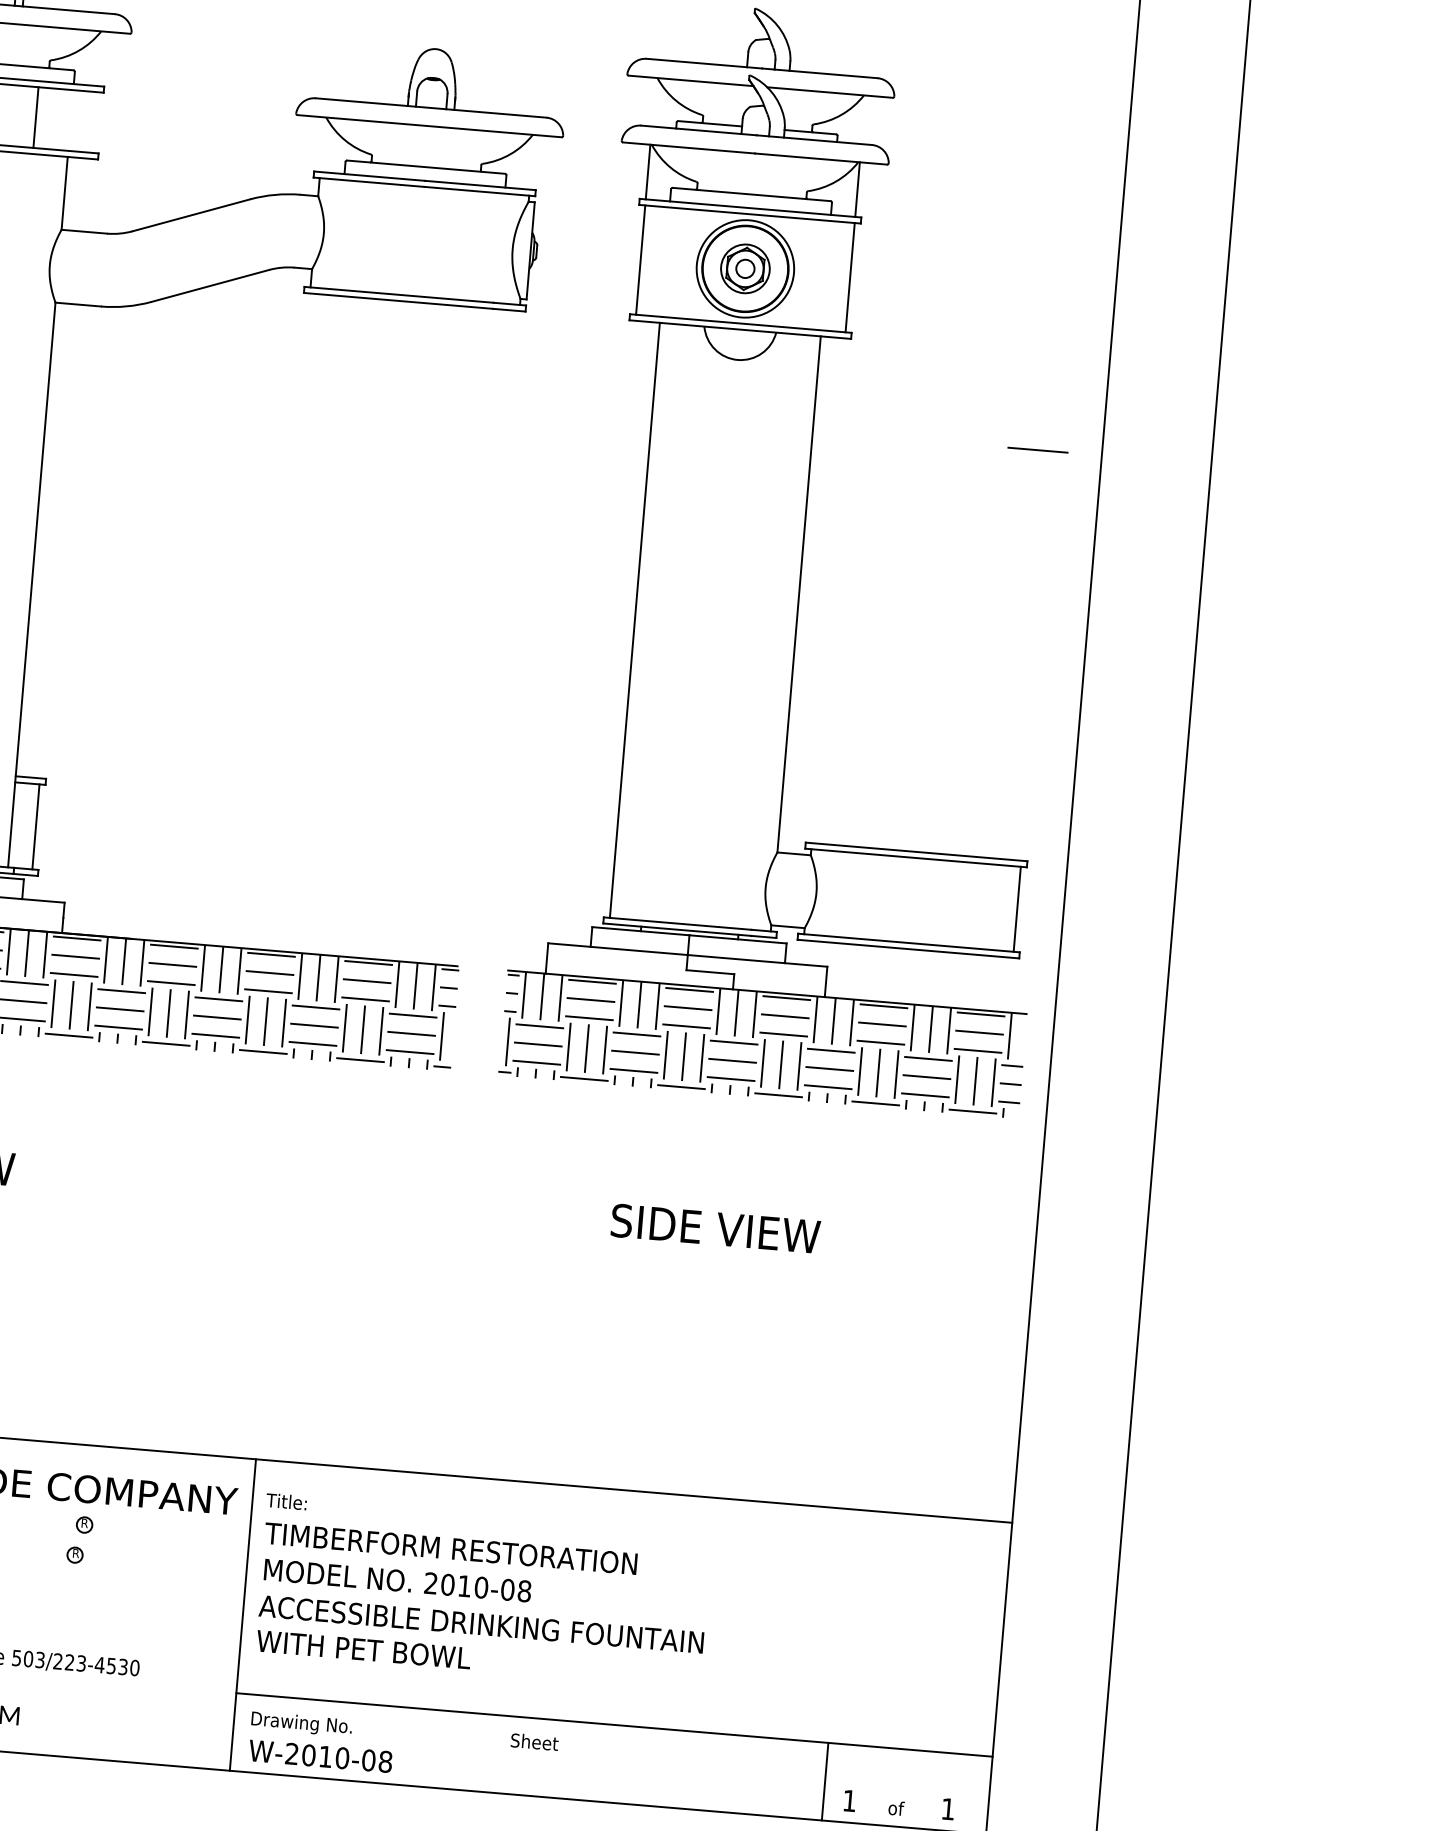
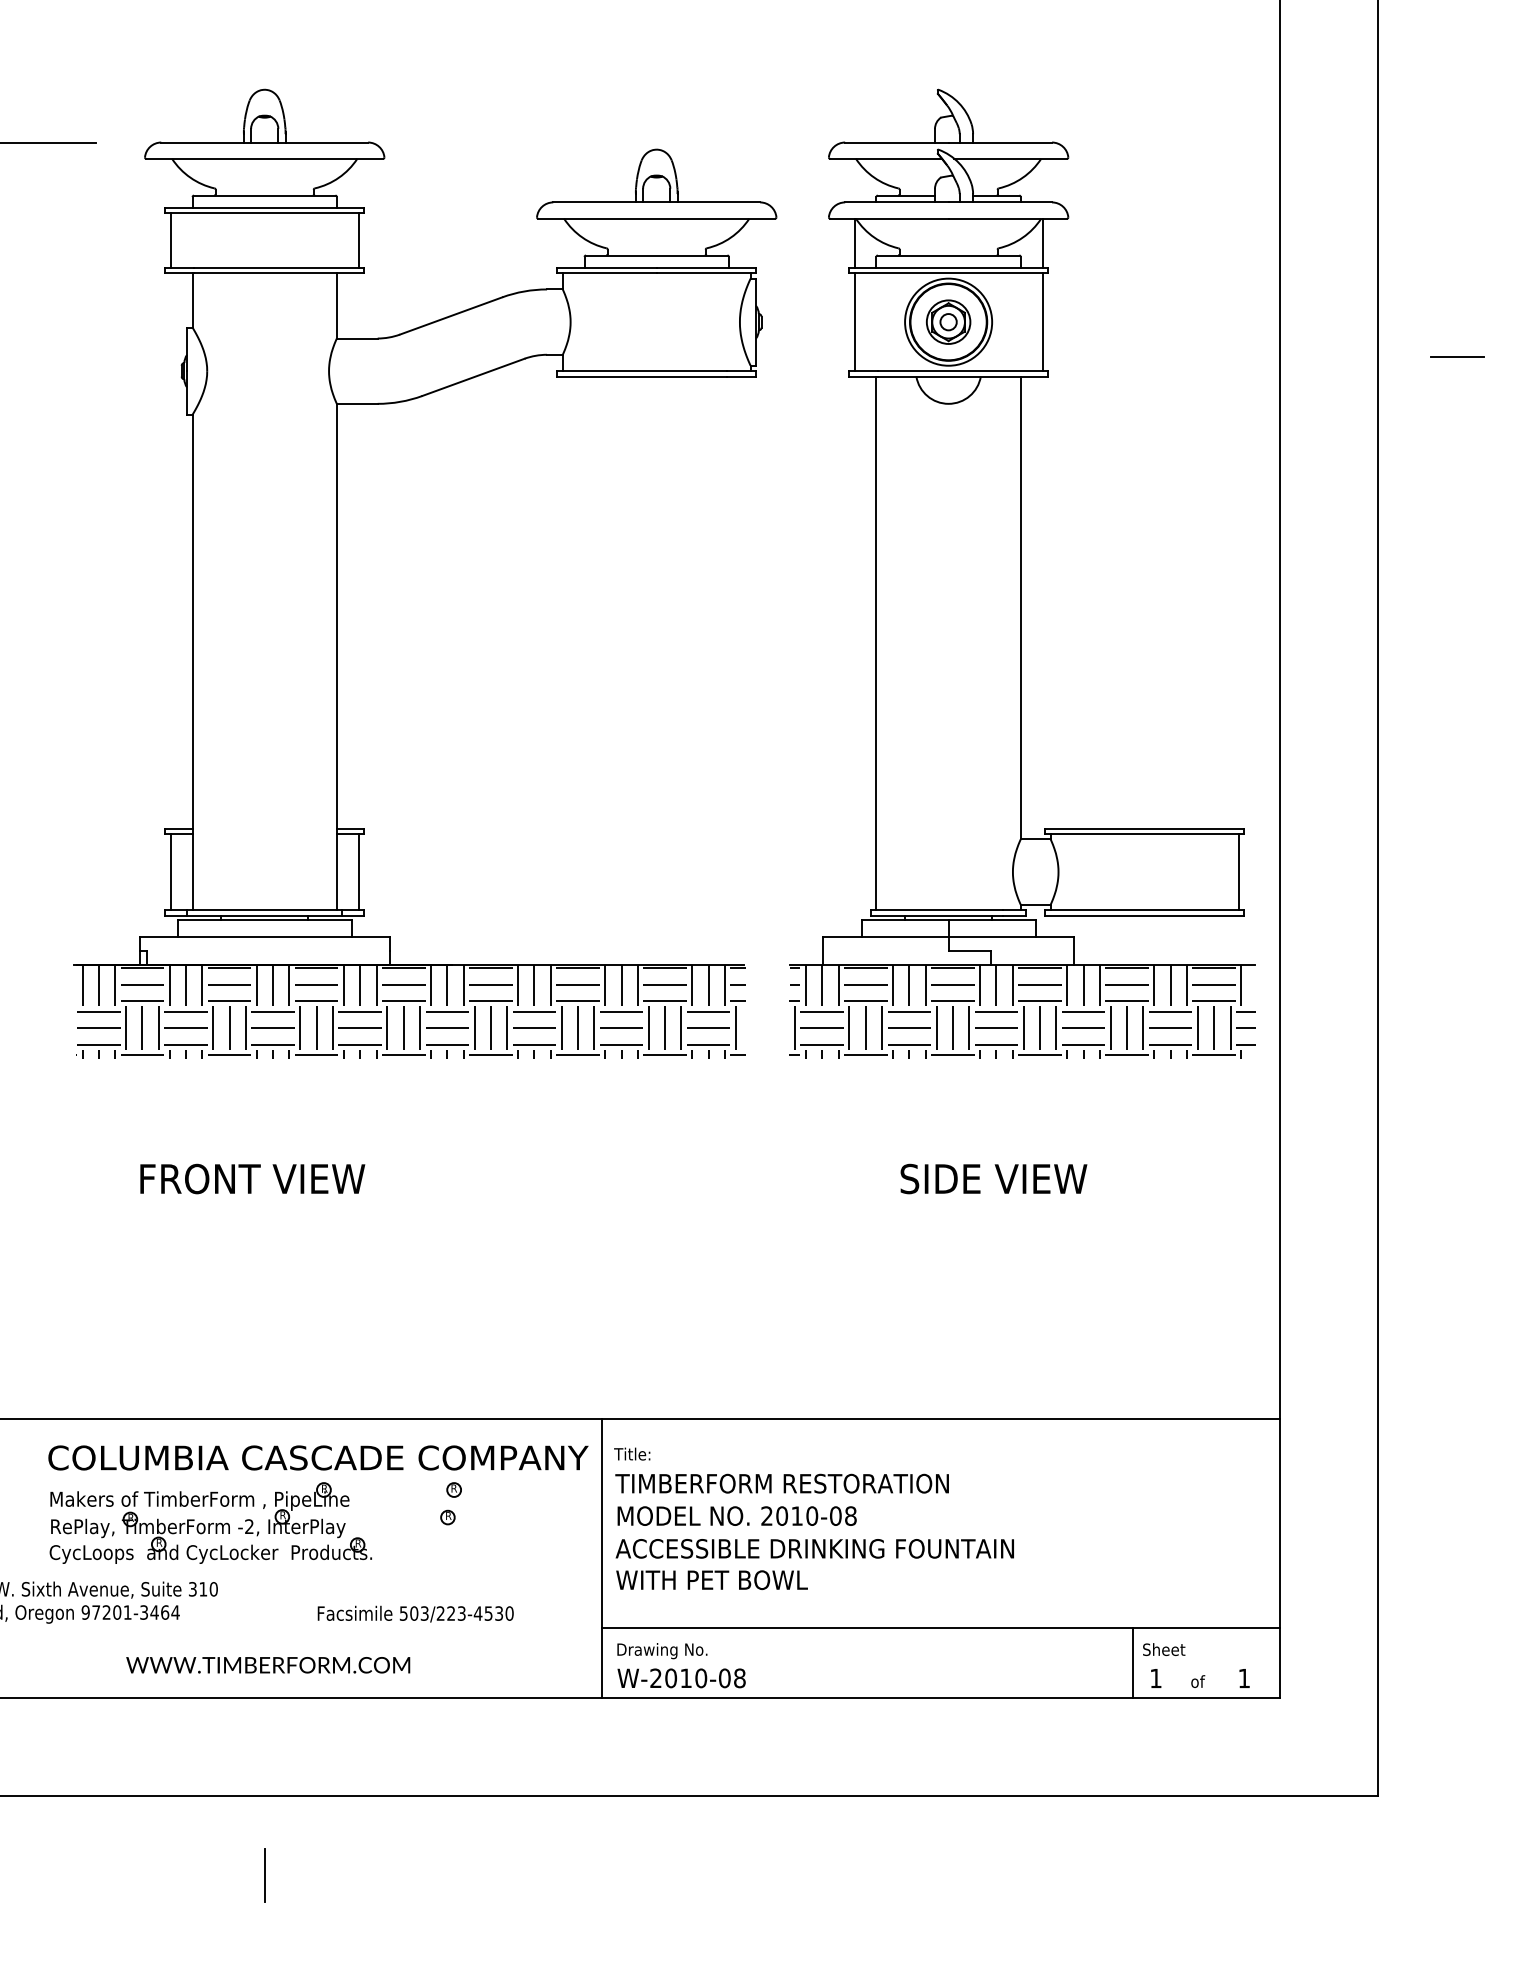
line: (35, 117) -> (358, 240), moved
line: (1037, 449) -> (1457, 356), moved
text: (535, 1741) -> (1164, 1649), moved

